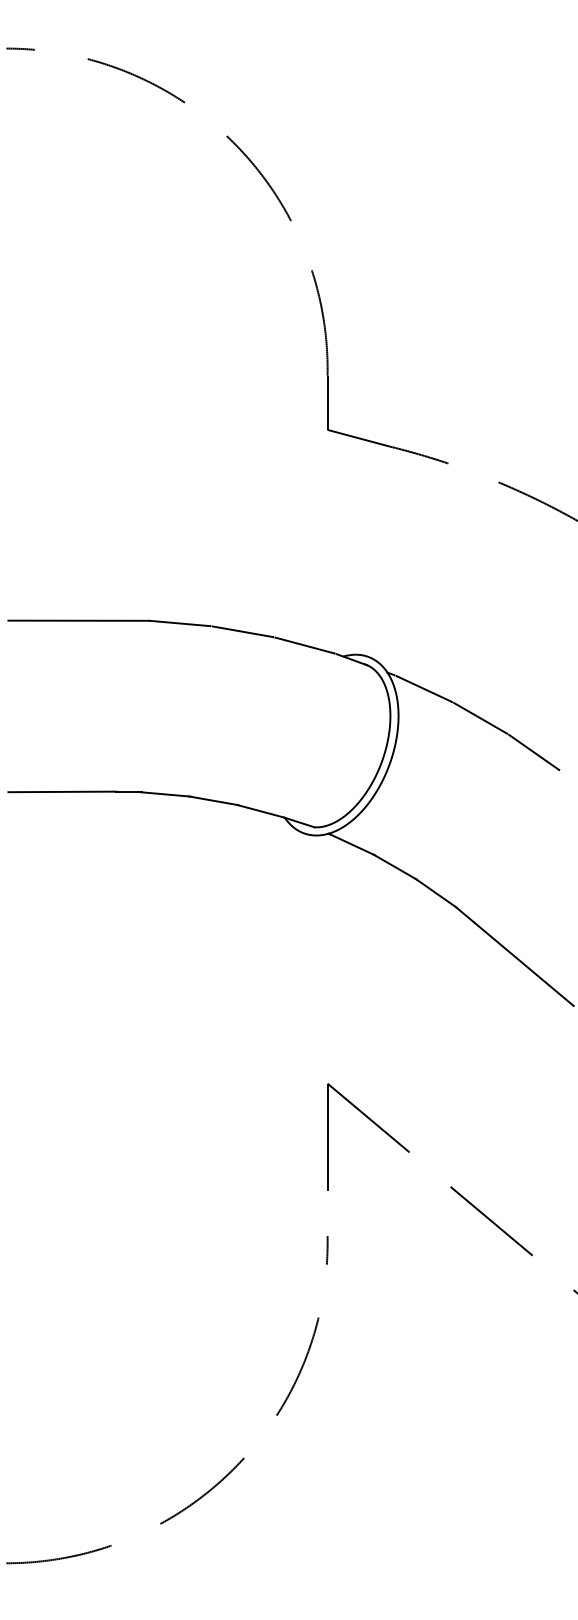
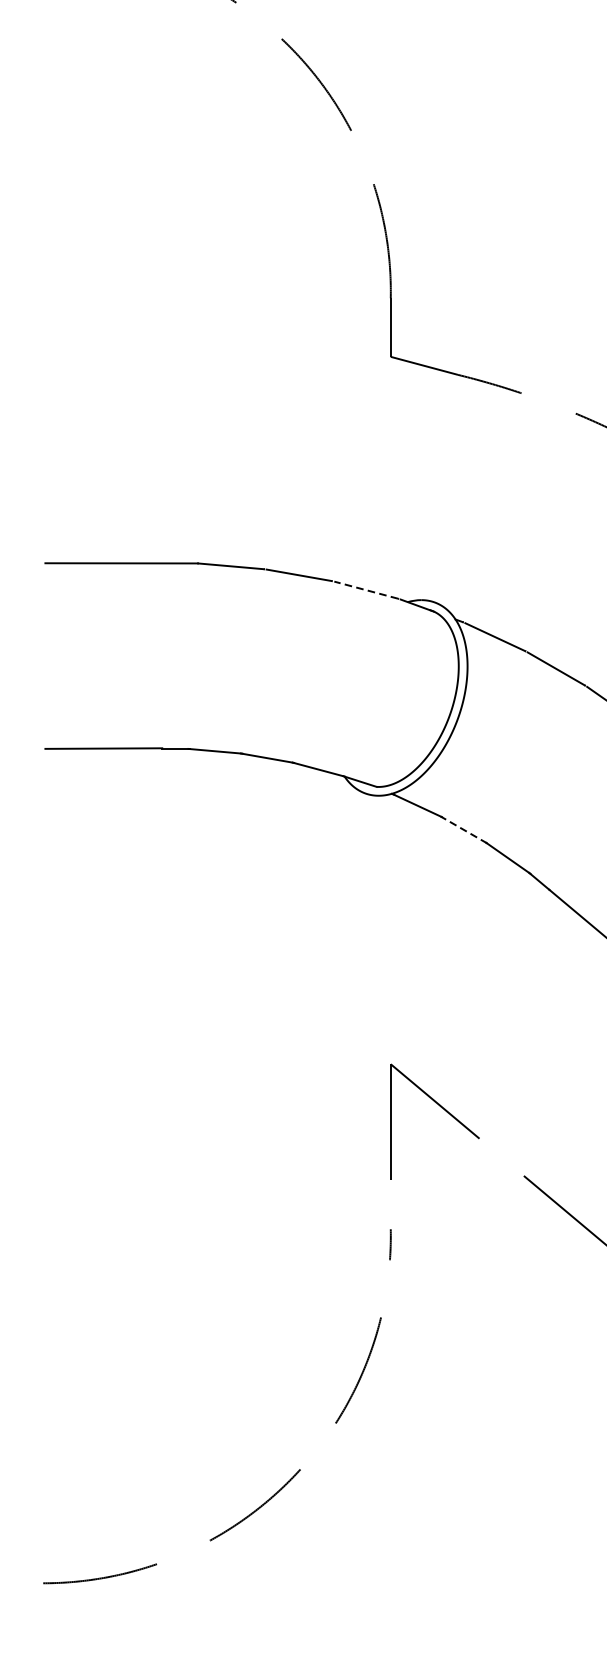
line: (304, 645) -> (365, 590), solid -> dashed
line: (395, 867) -> (464, 830), solid -> dashed

